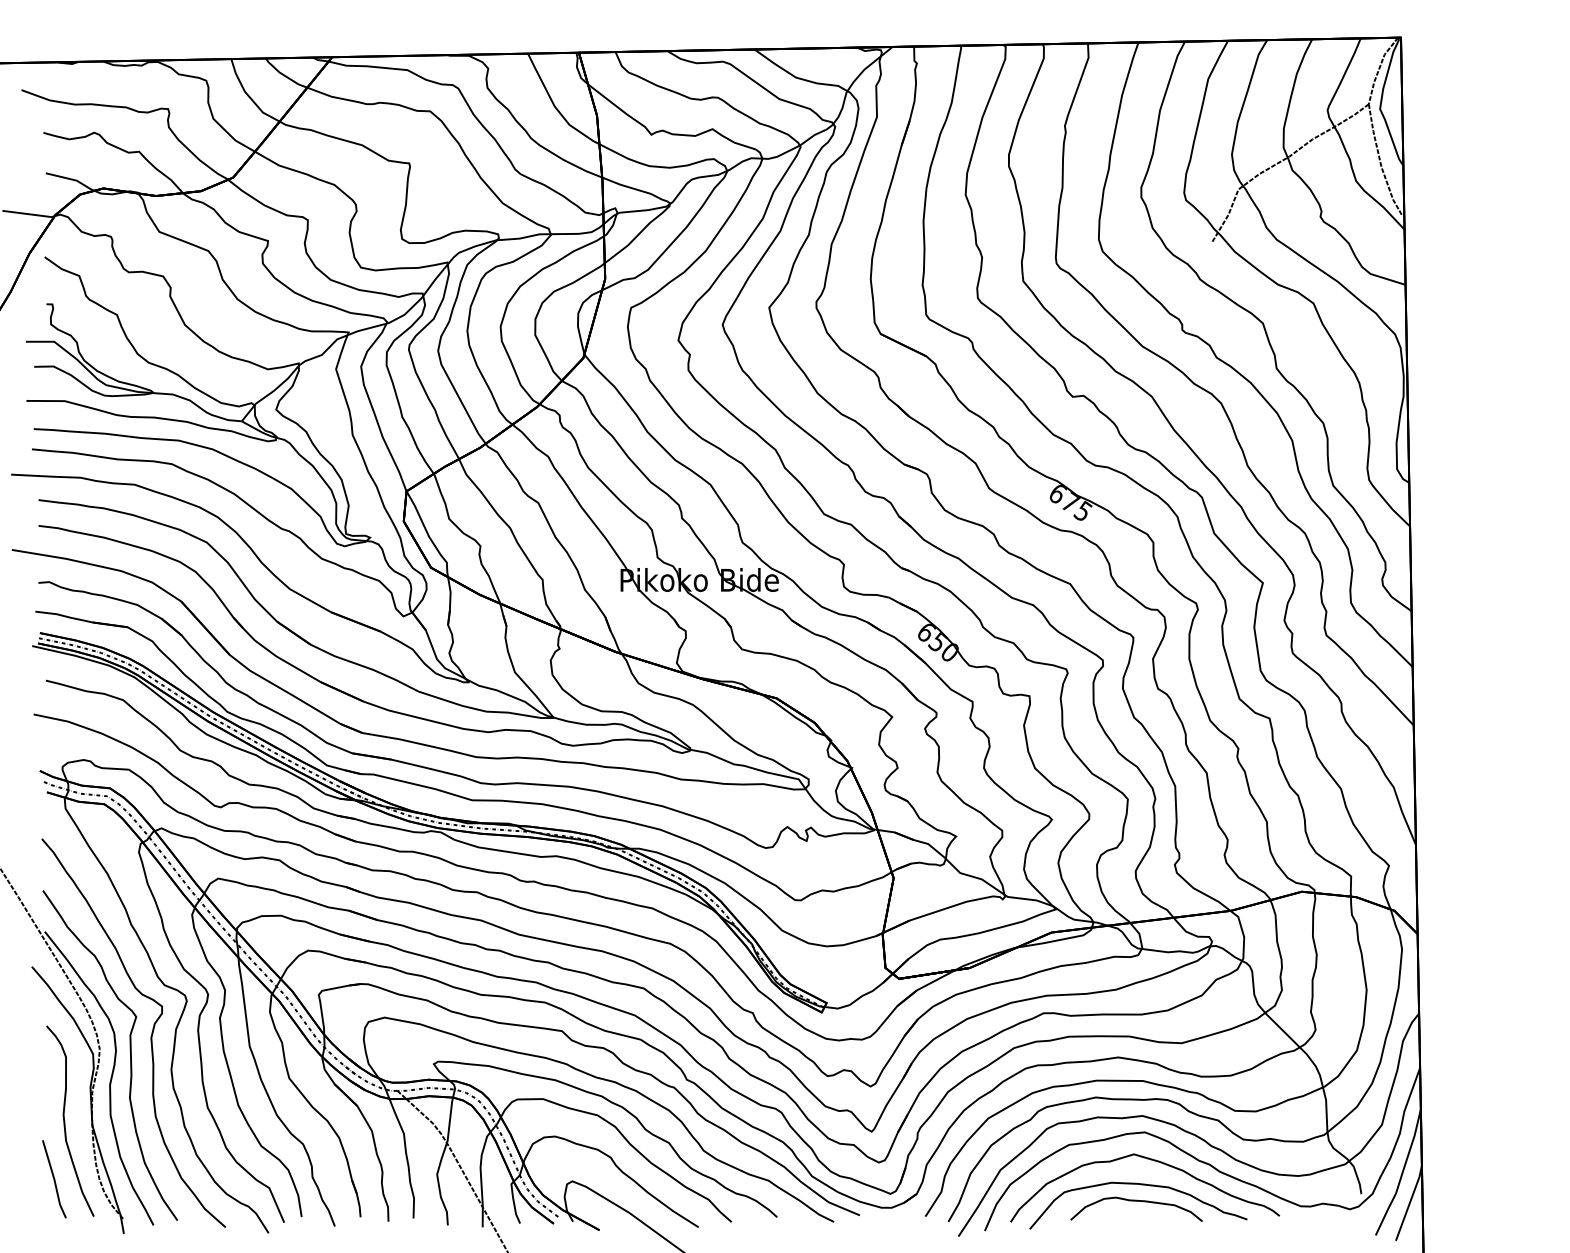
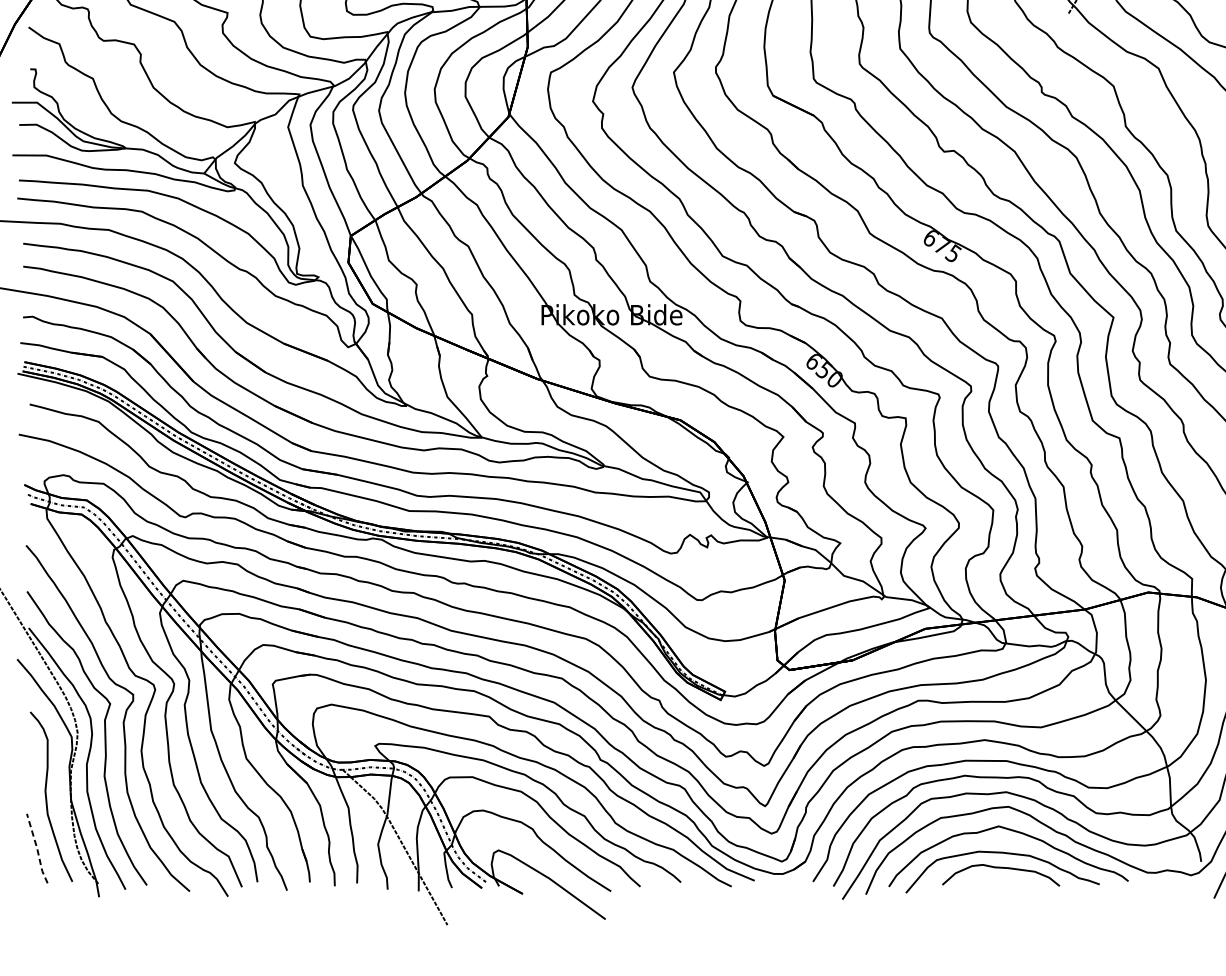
line: (54, 1179) -> (37, 848), solid -> dashed

